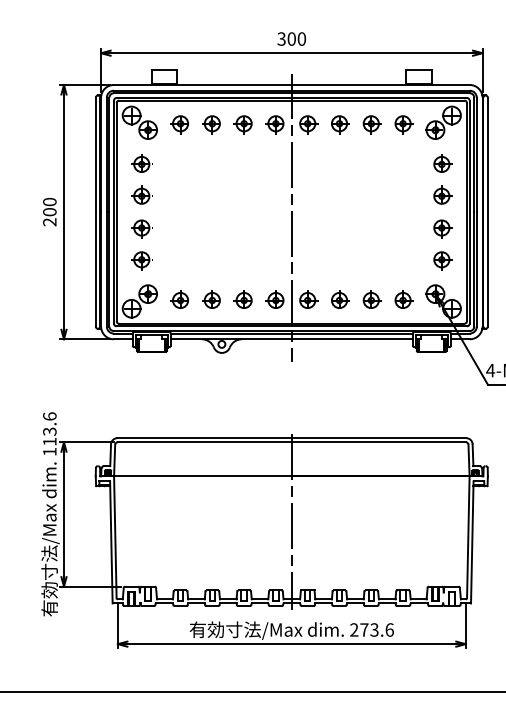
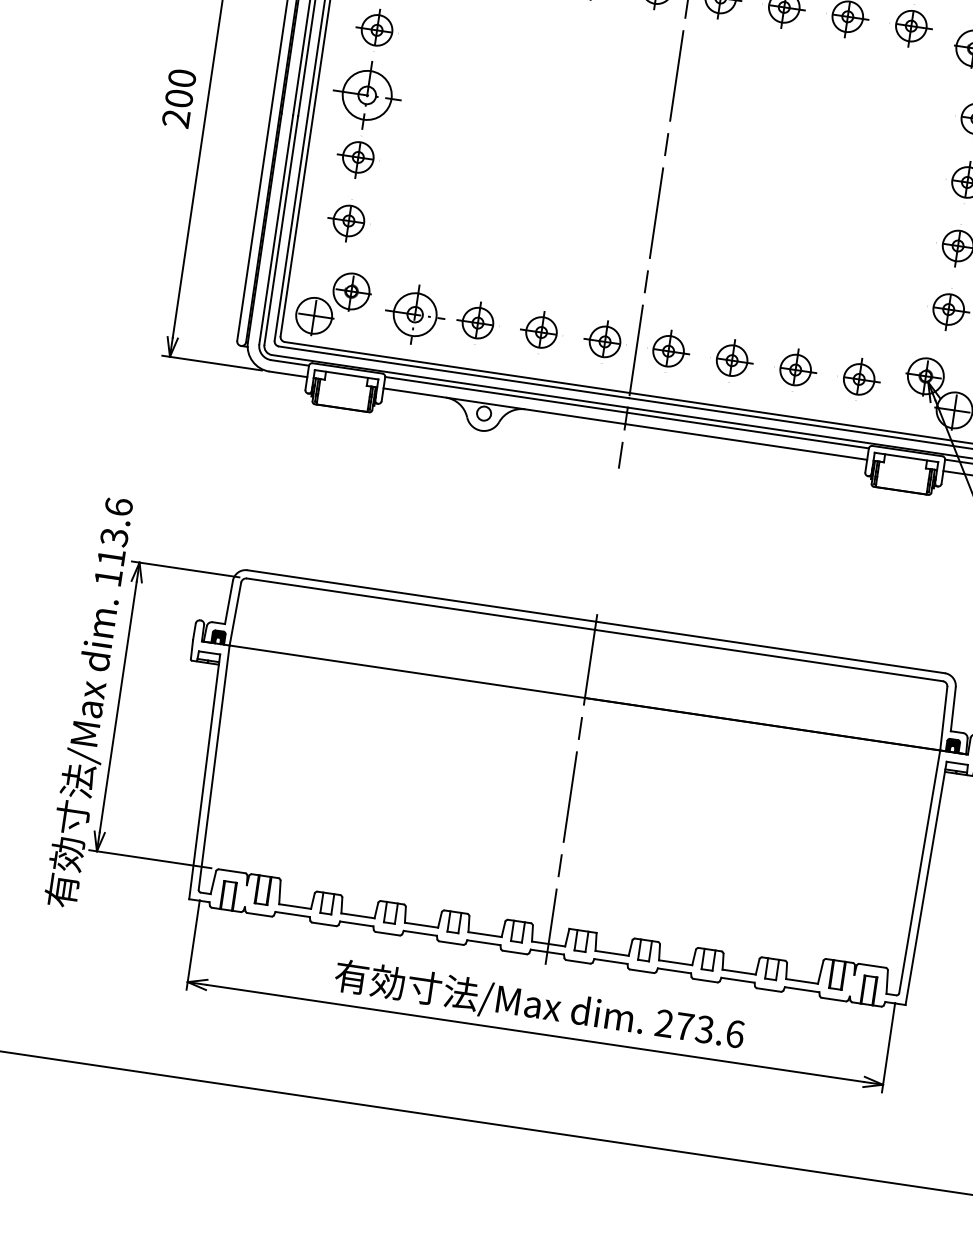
part: (141, 194) -> (367, 90), size x1.6
part: (179, 299) -> (412, 311), size x1.4

